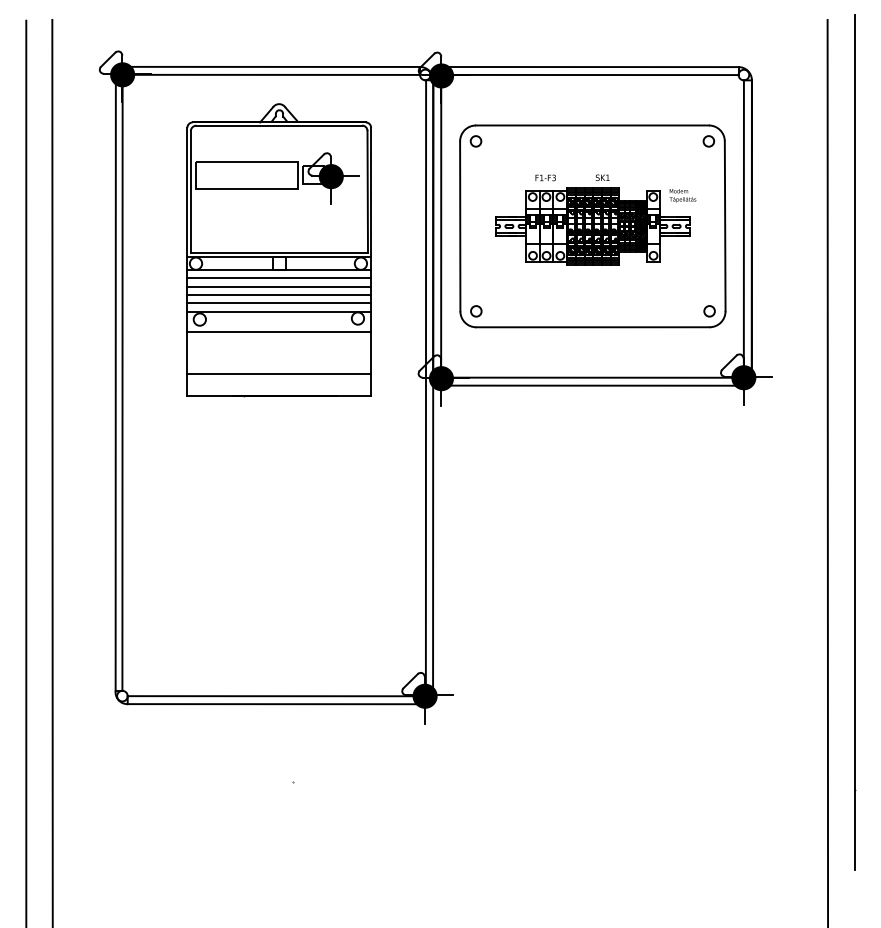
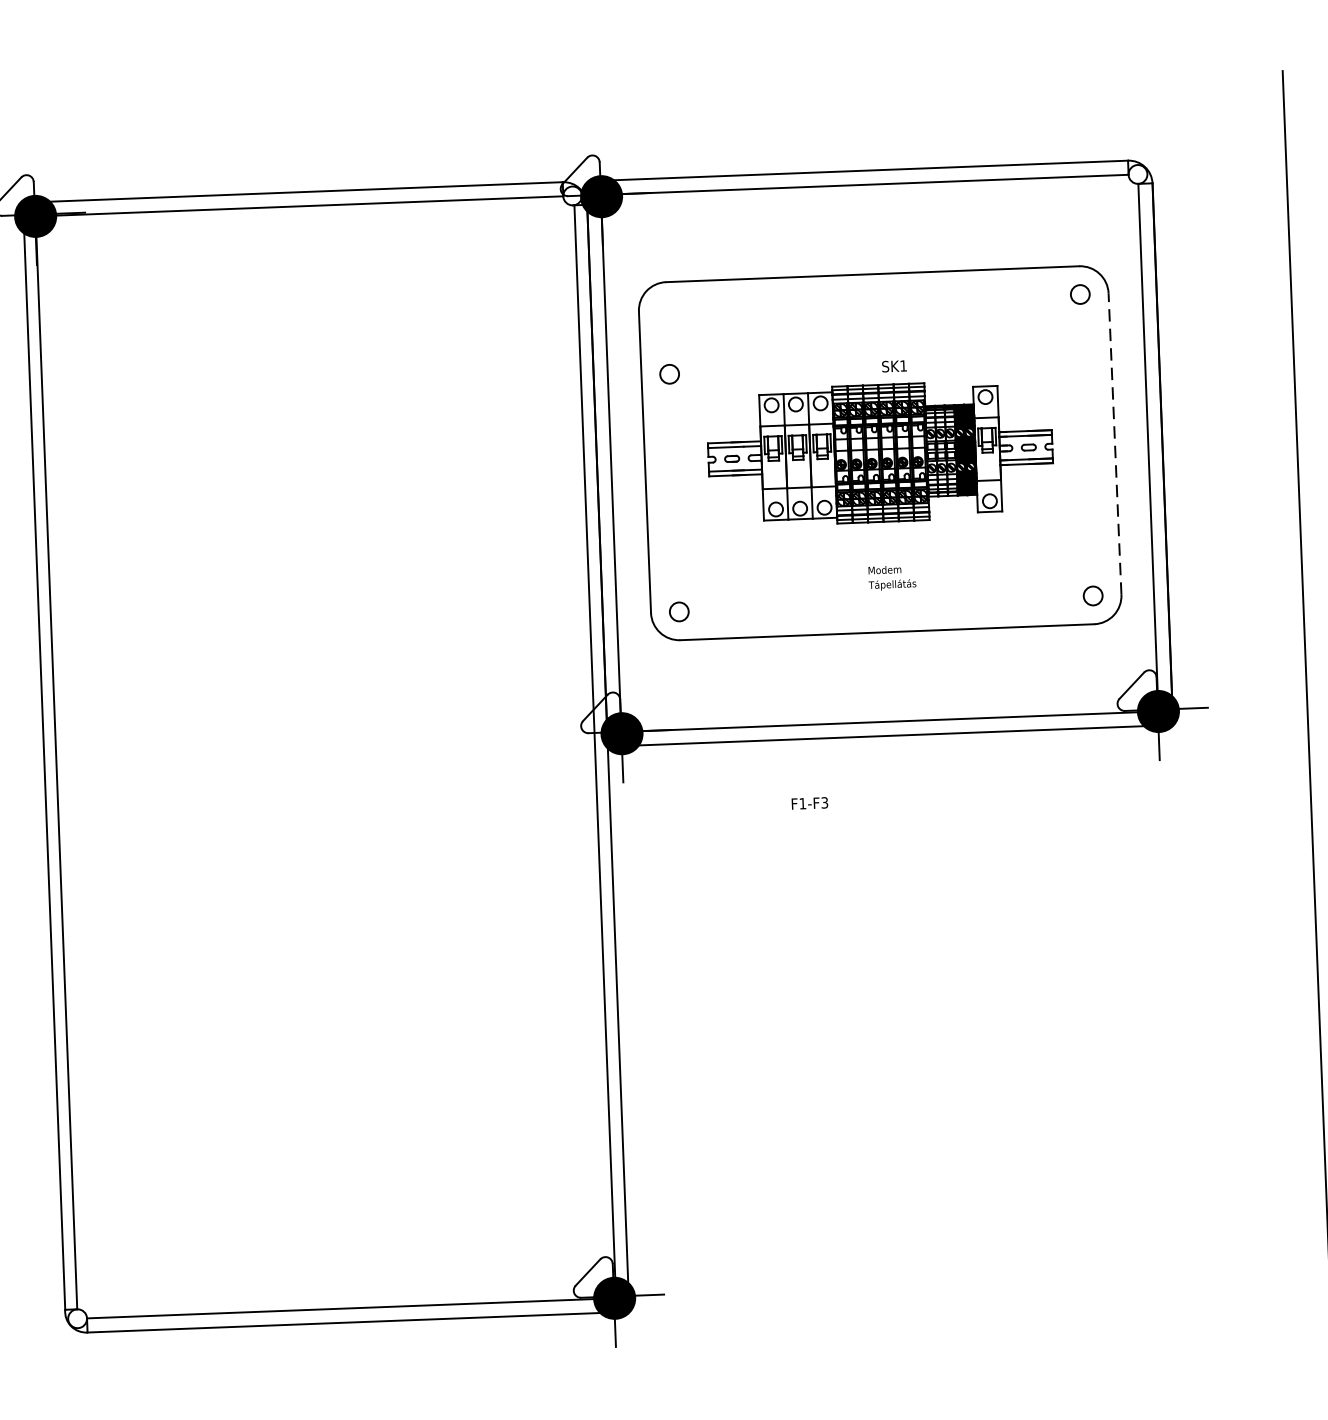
circle: (475, 141) -> (668, 374), moved
text: (545, 177) -> (809, 802), moved
text: (682, 195) -> (891, 577), moved
line: (725, 226) -> (1115, 444), solid -> dashed
part: (278, 250) -> (324, 517), removed

